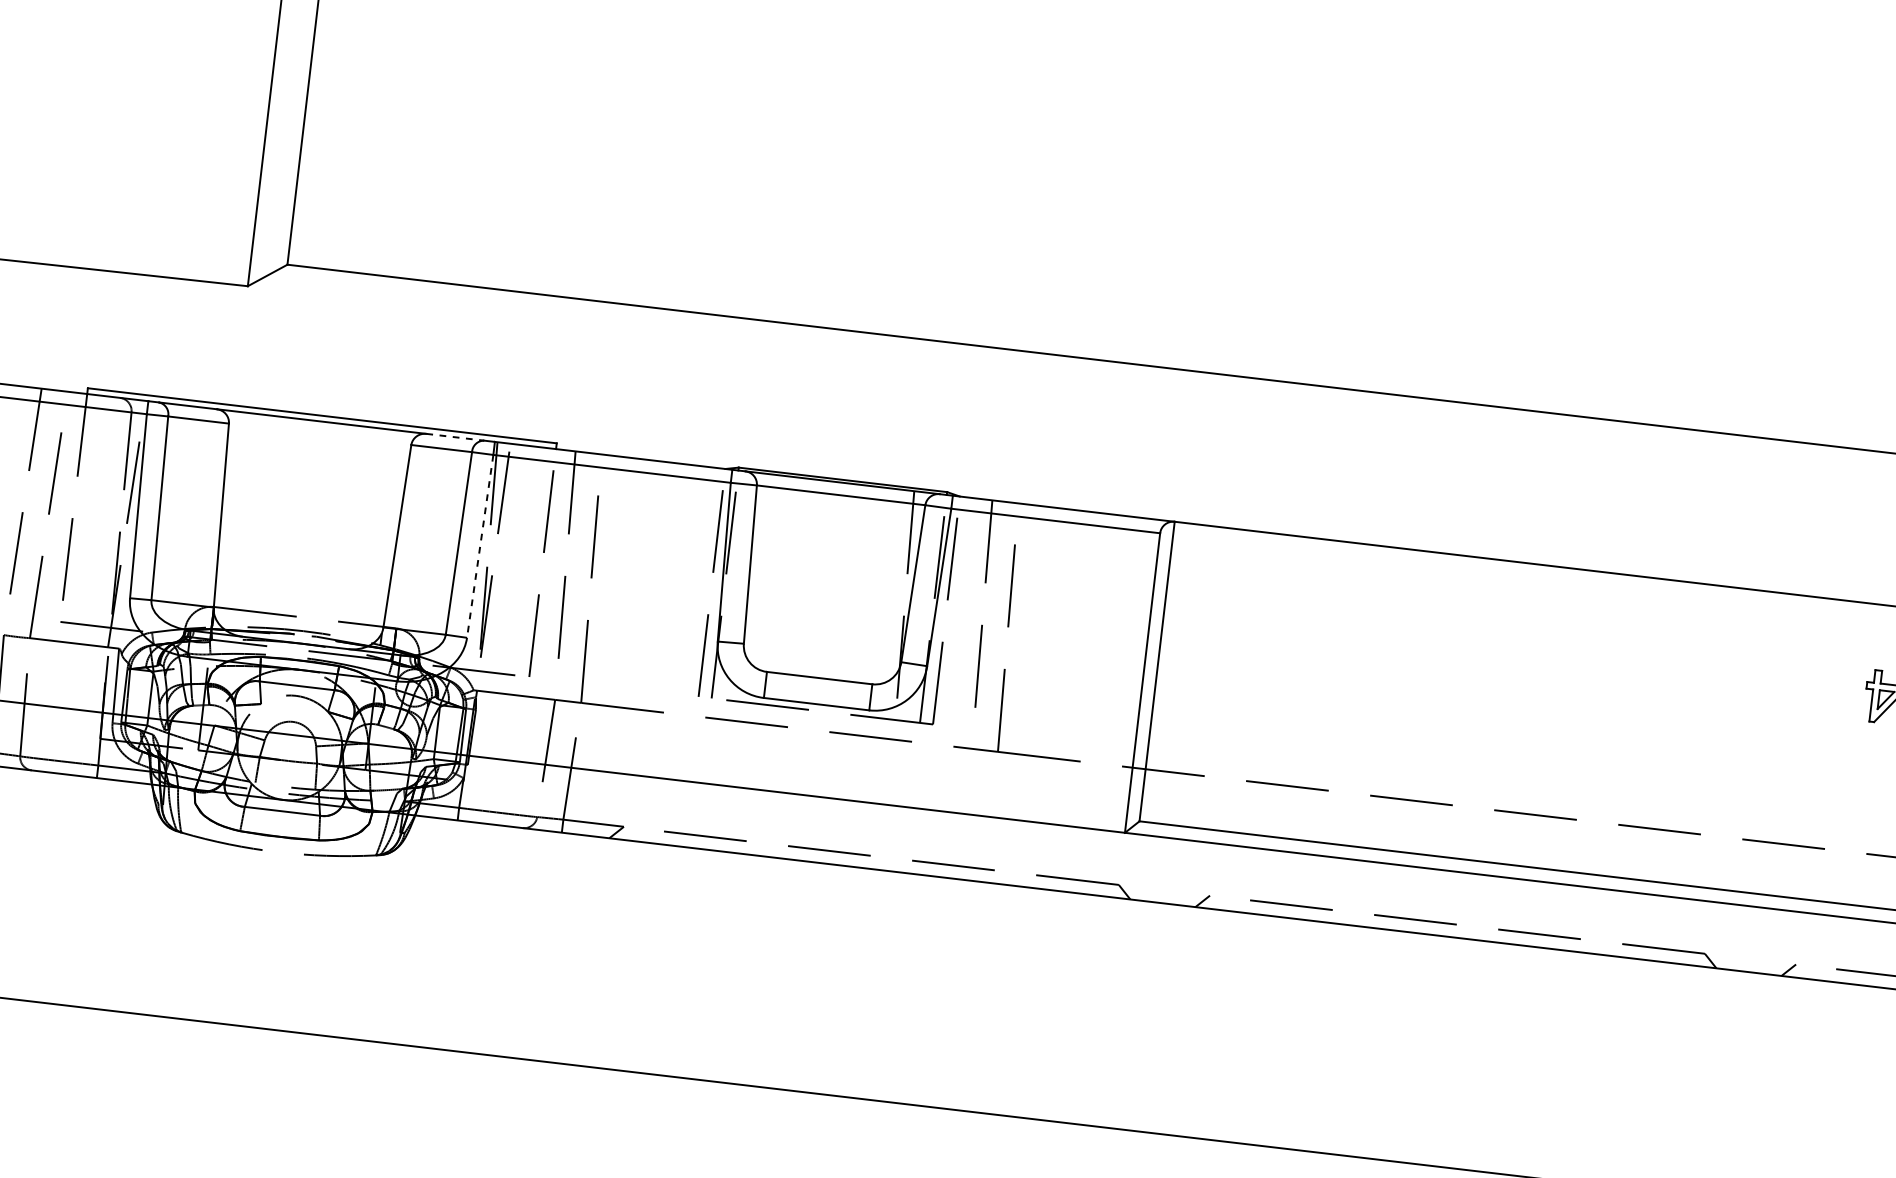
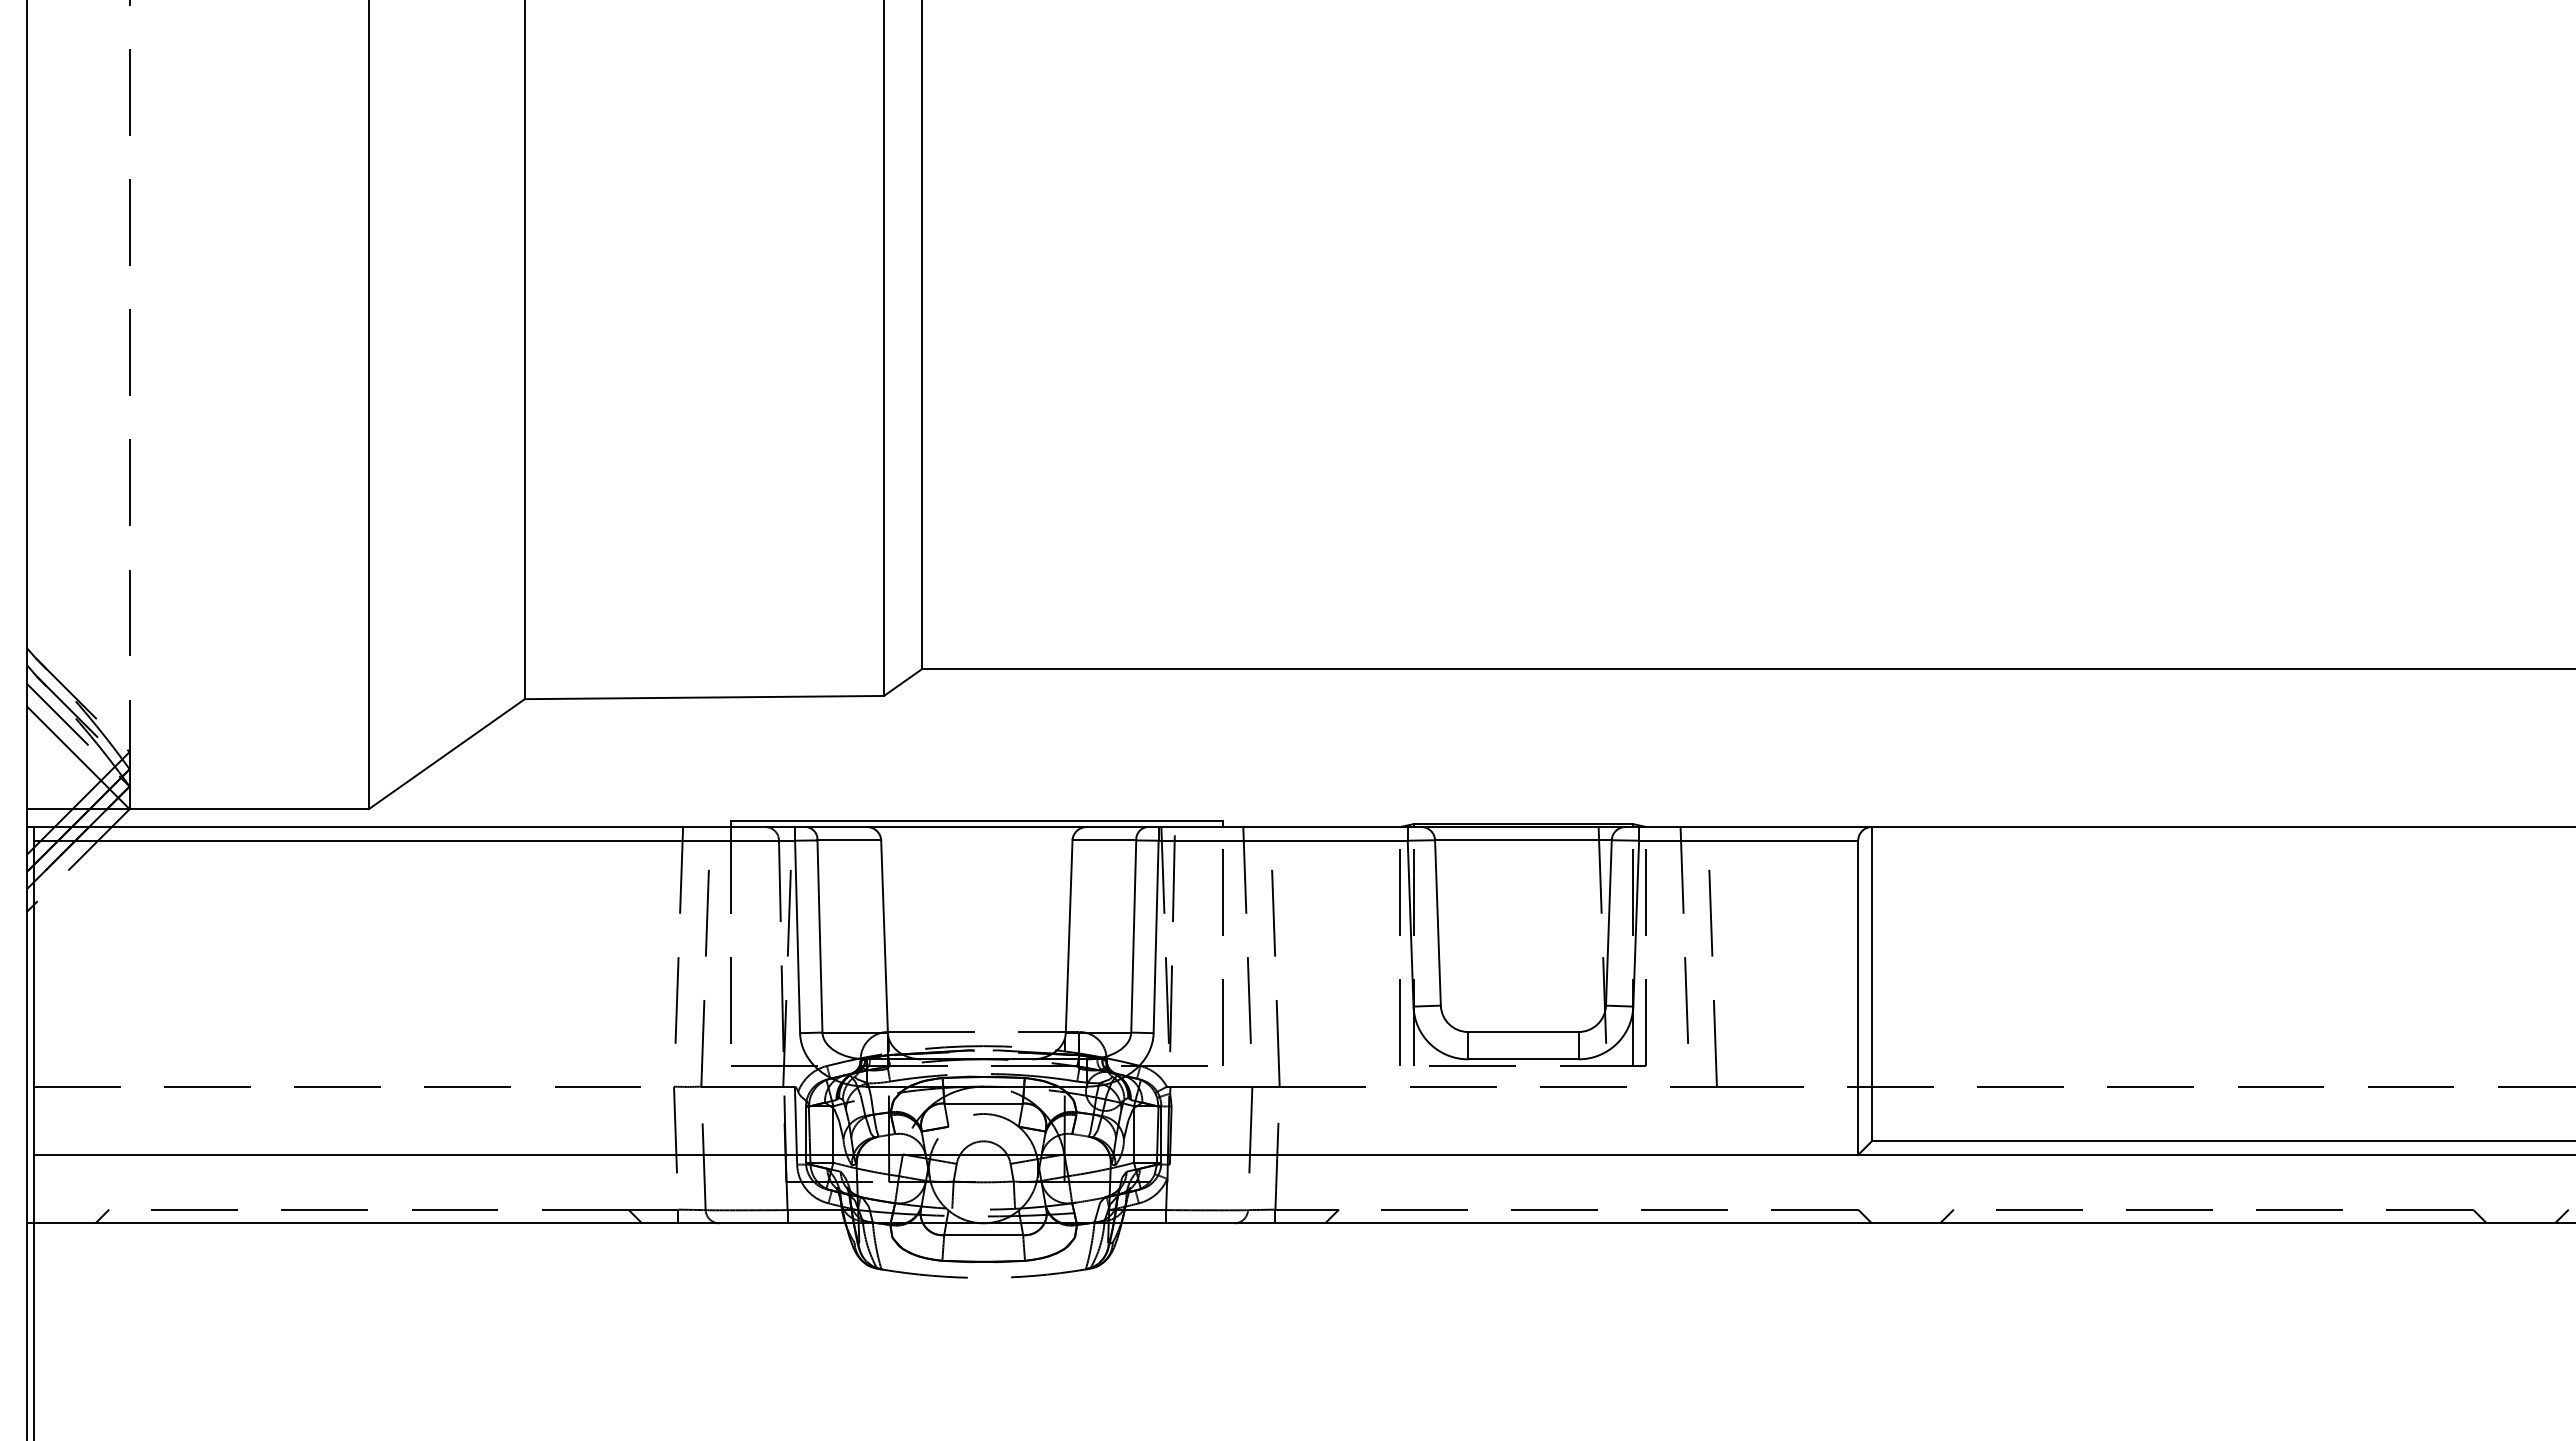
line: (455, 437) -> (1117, 827), dashed -> solid
line: (480, 546) -> (1156, 937), dashed -> solid

